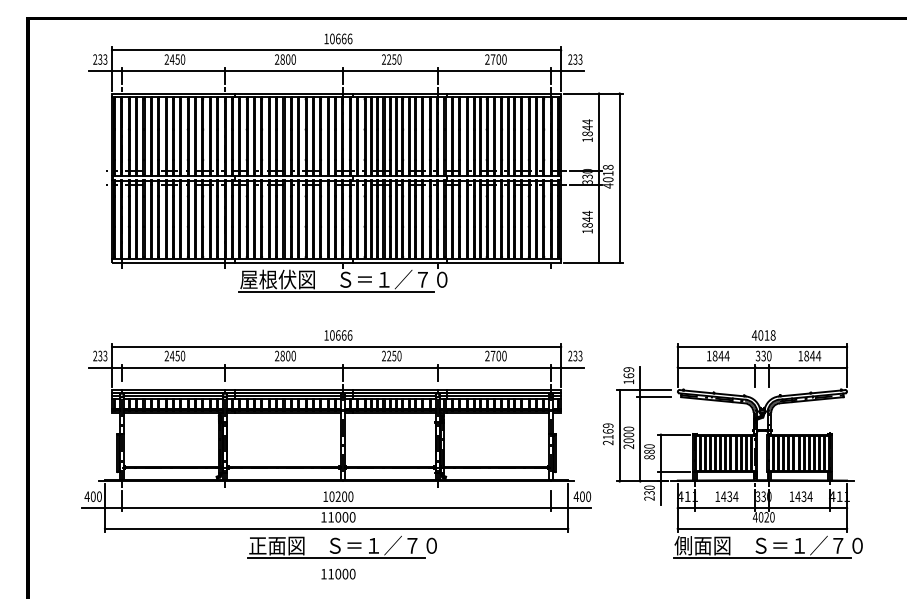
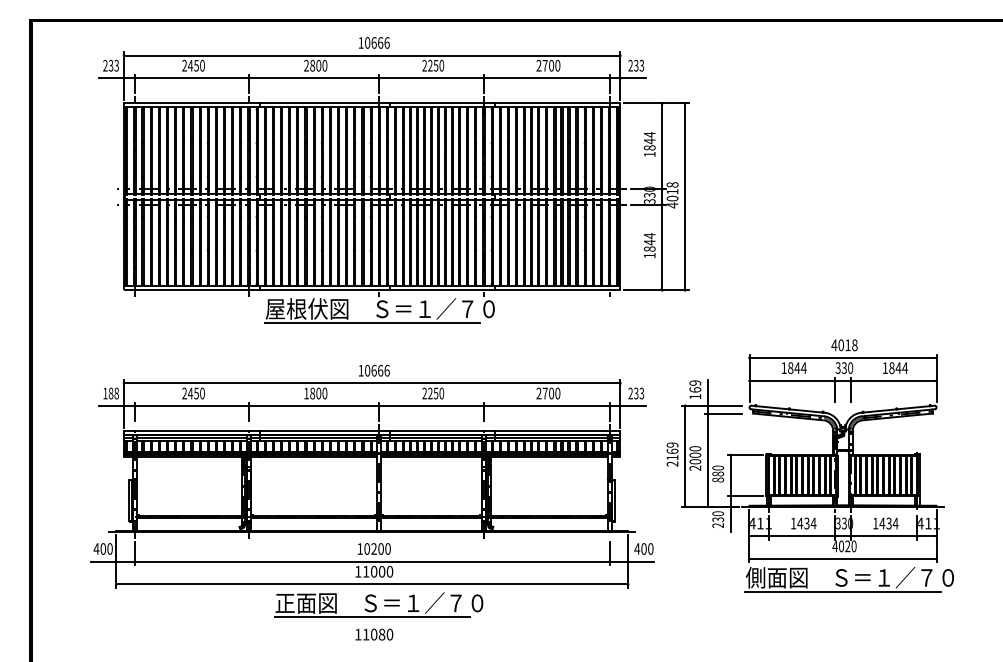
text: (100, 355) -> (111, 392), 233 -> 188
text: (277, 355) -> (306, 392), 2800 -> 1800
part: (732, 444) -> (809, 465), moved
text: (345, 574) -> (382, 635), 11000 -> 11080

